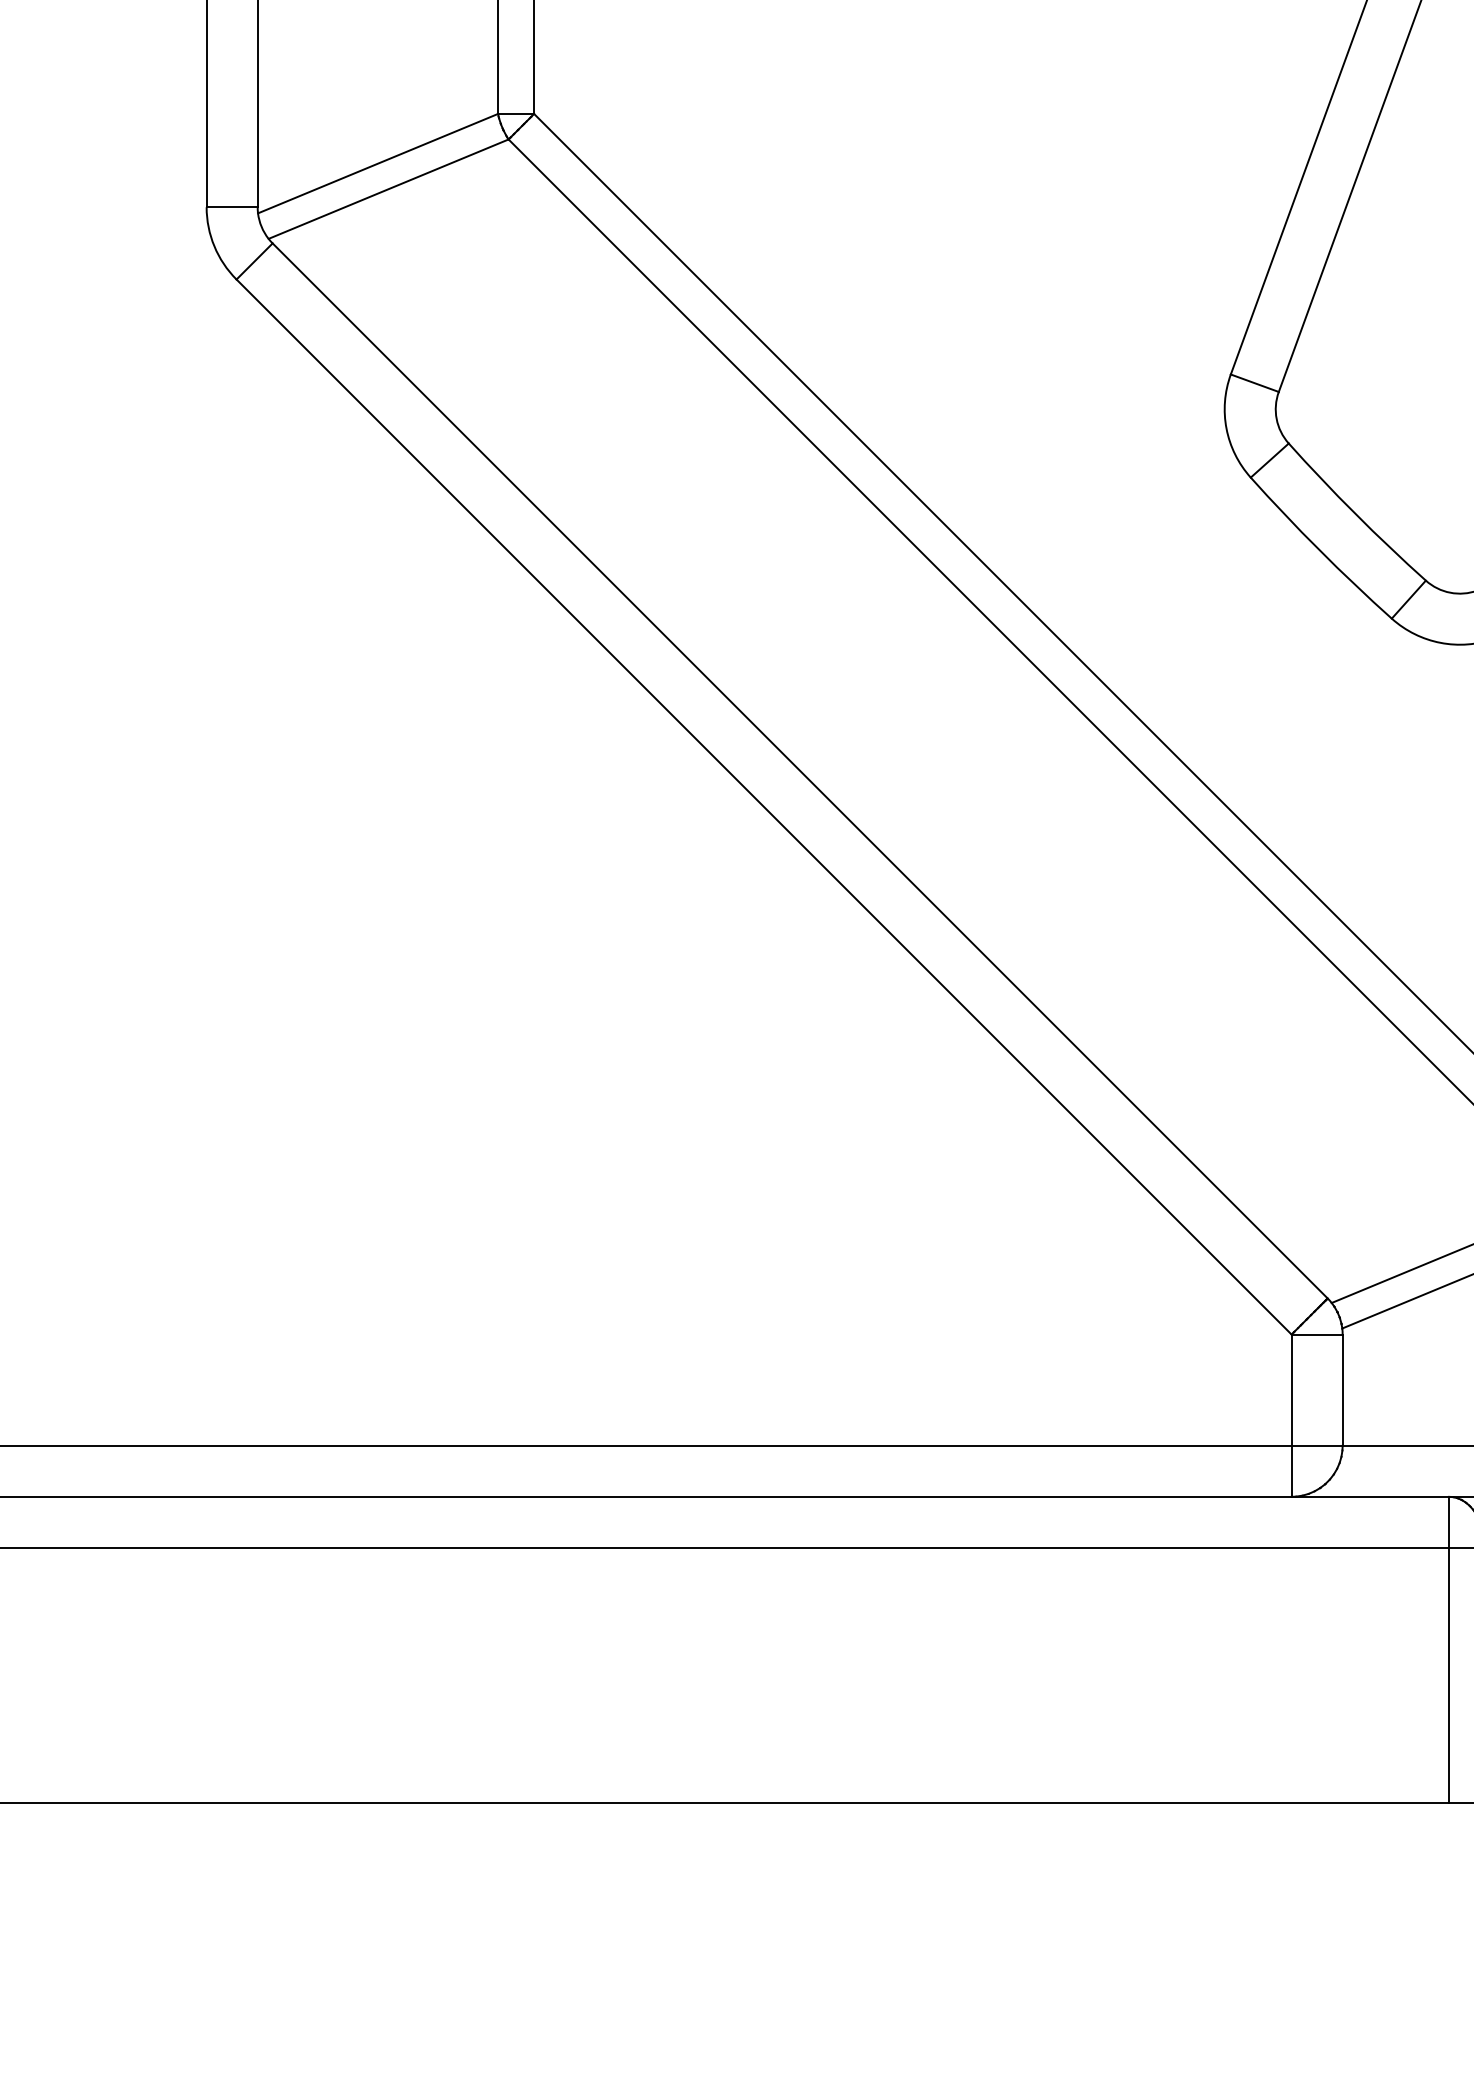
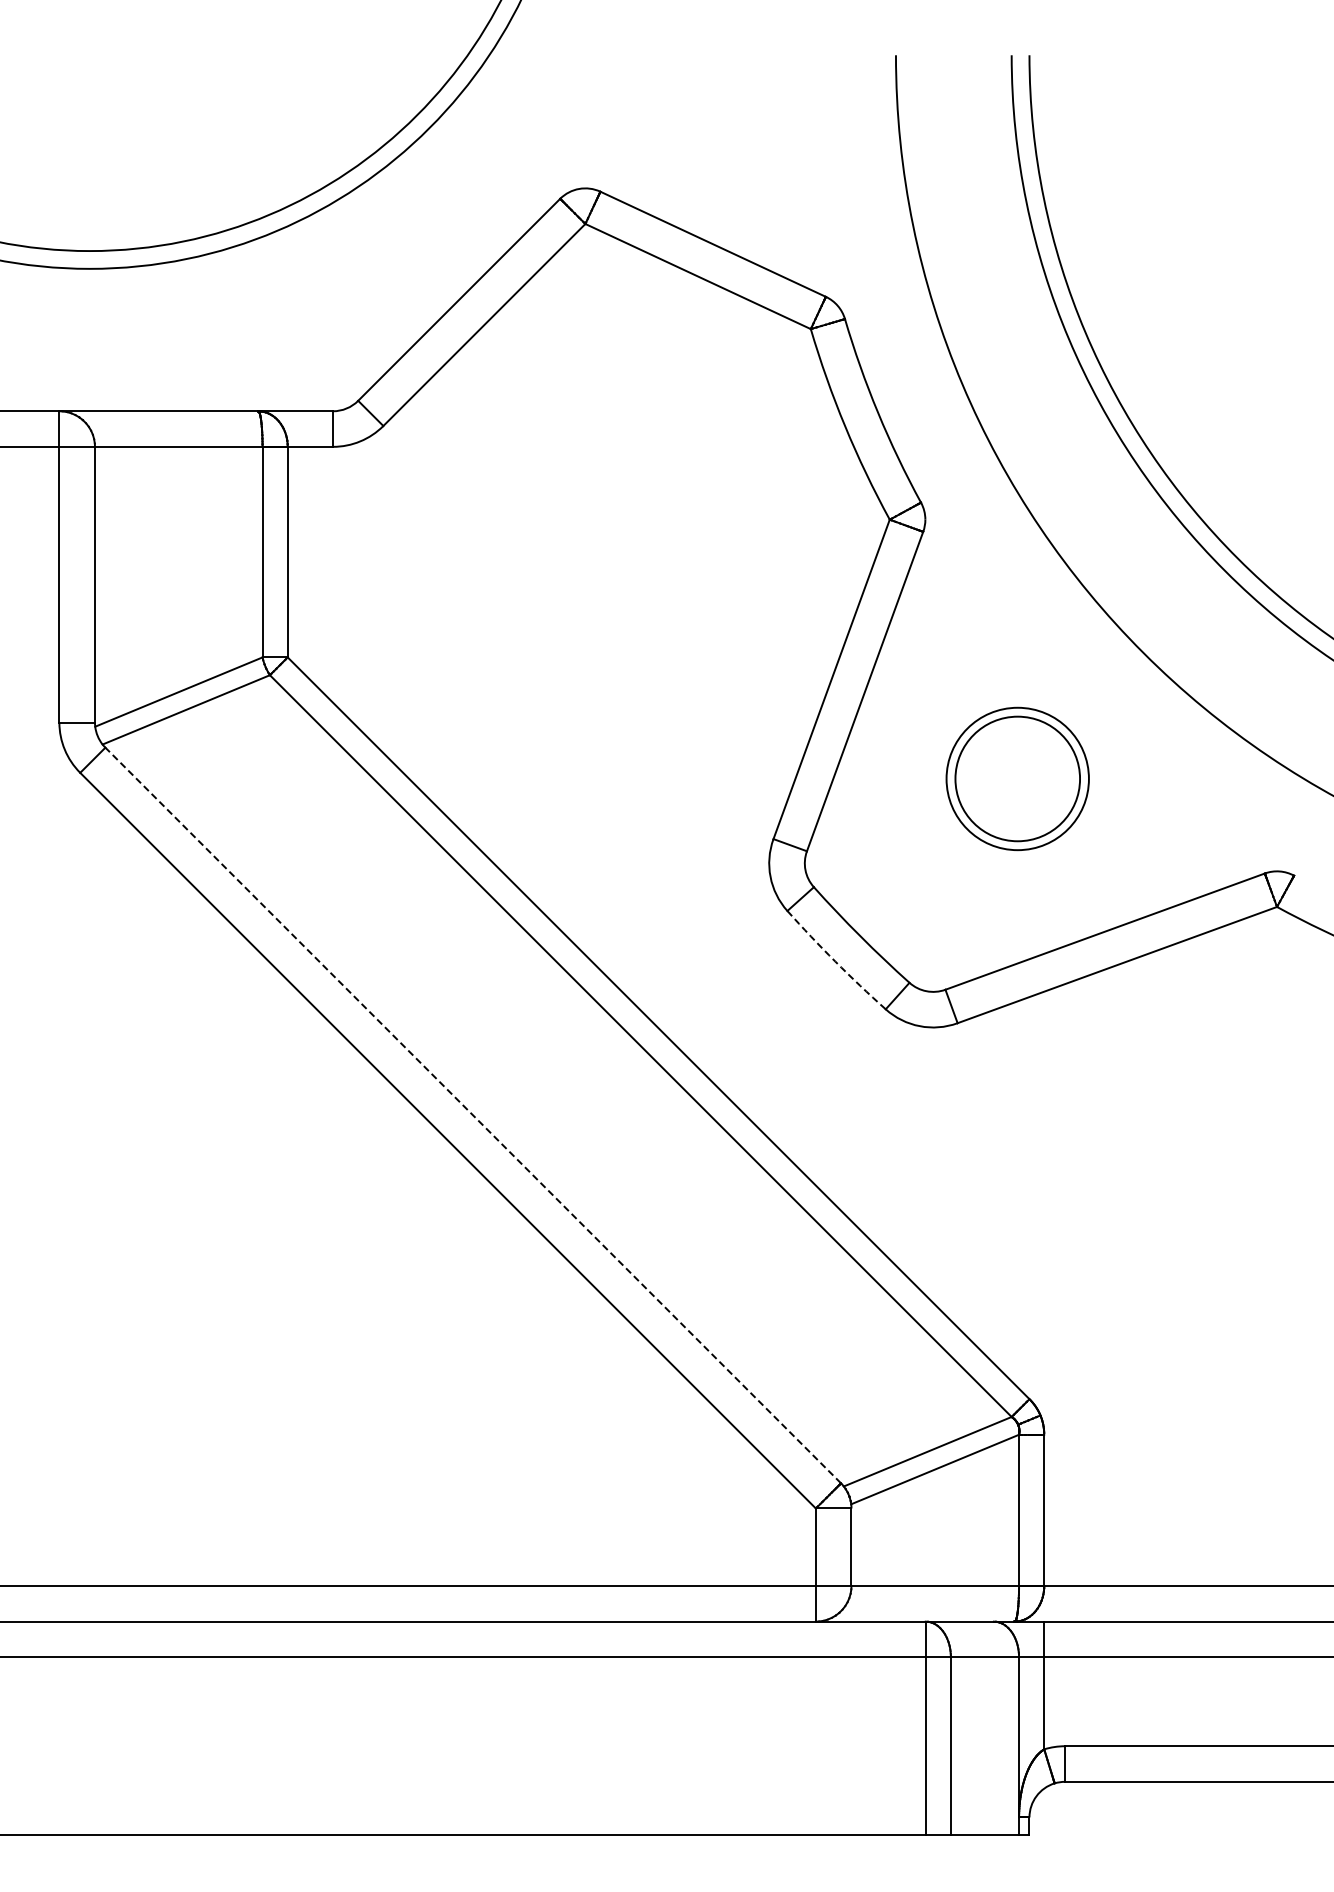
arc: (1319, 550) -> (835, 961), solid -> dashed
line: (799, 770) -> (472, 1115), solid -> dashed

